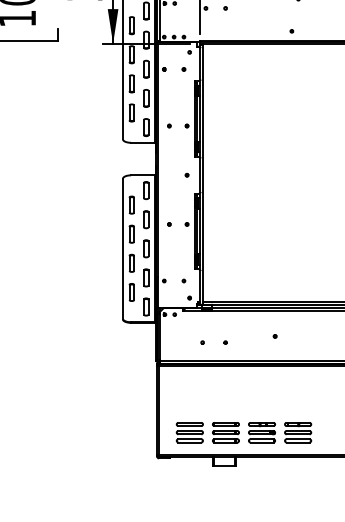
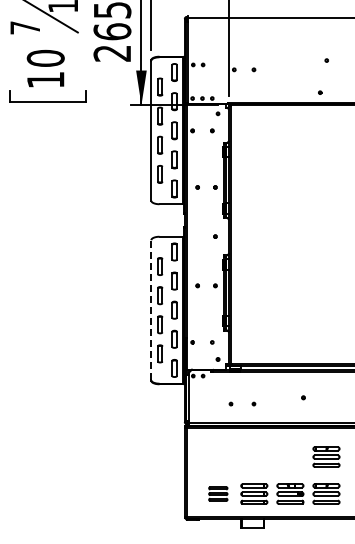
line: (123, 248) -> (151, 309), solid -> dashed
part: (298, 395) -> (326, 456), added
part: (190, 432) -> (218, 493), size x0.7

